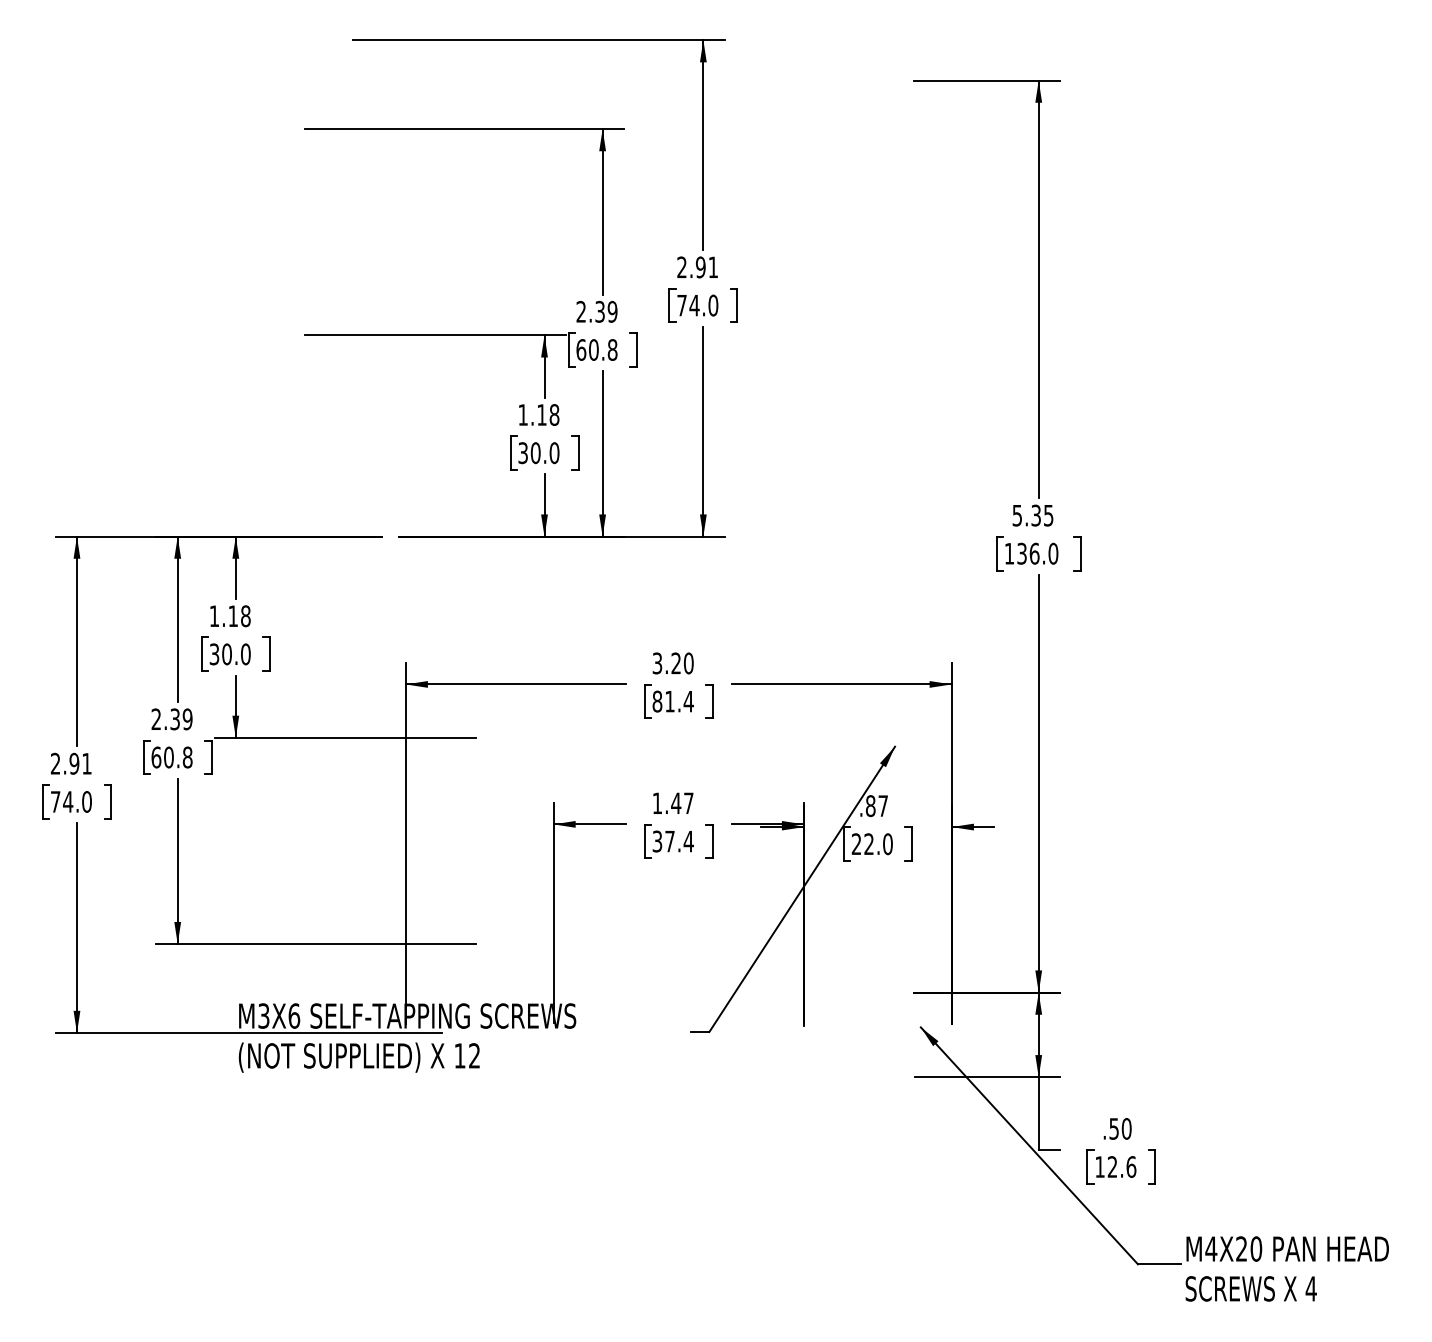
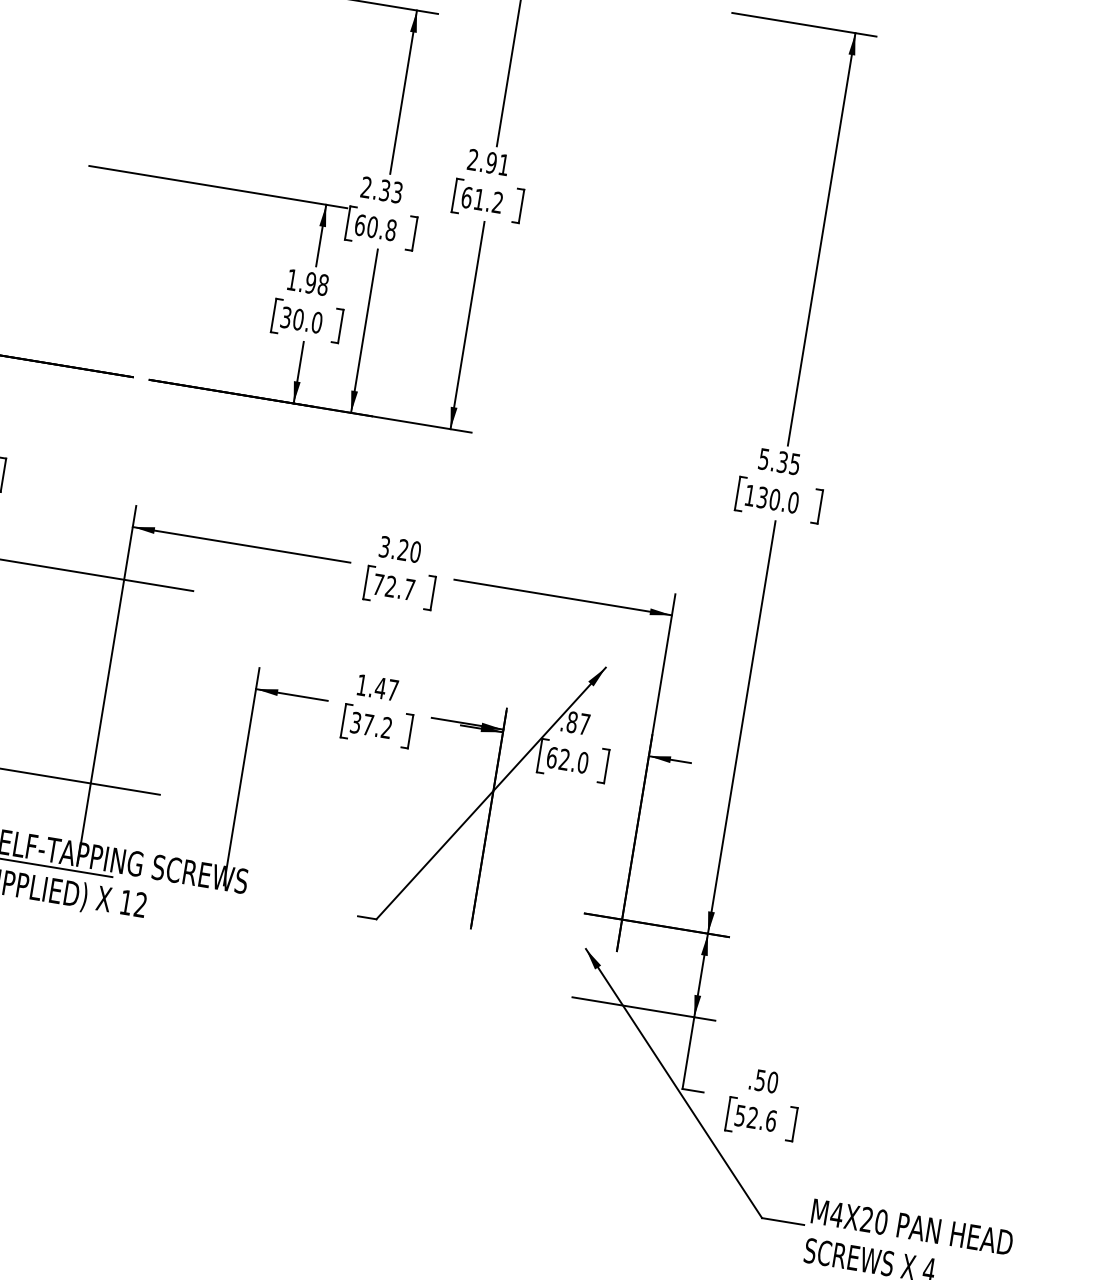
text: (697, 305) -> (482, 200), 74.0 -> 61.2
text: (612, 311) -> (397, 192), 2.39 -> 2.33
text: (541, 414) -> (310, 282), 1.18 -> 1.98
text: (1034, 553) -> (774, 499), 136.0 -> 130.0
text: (672, 701) -> (393, 587), 81.4 -> 72.7
text: (688, 841) -> (386, 727), 37.4 -> 37.2
text: (856, 844) -> (551, 757), 22.0 -> 62.0
text: (1099, 1166) -> (739, 1115), 12.6 -> 52.6

